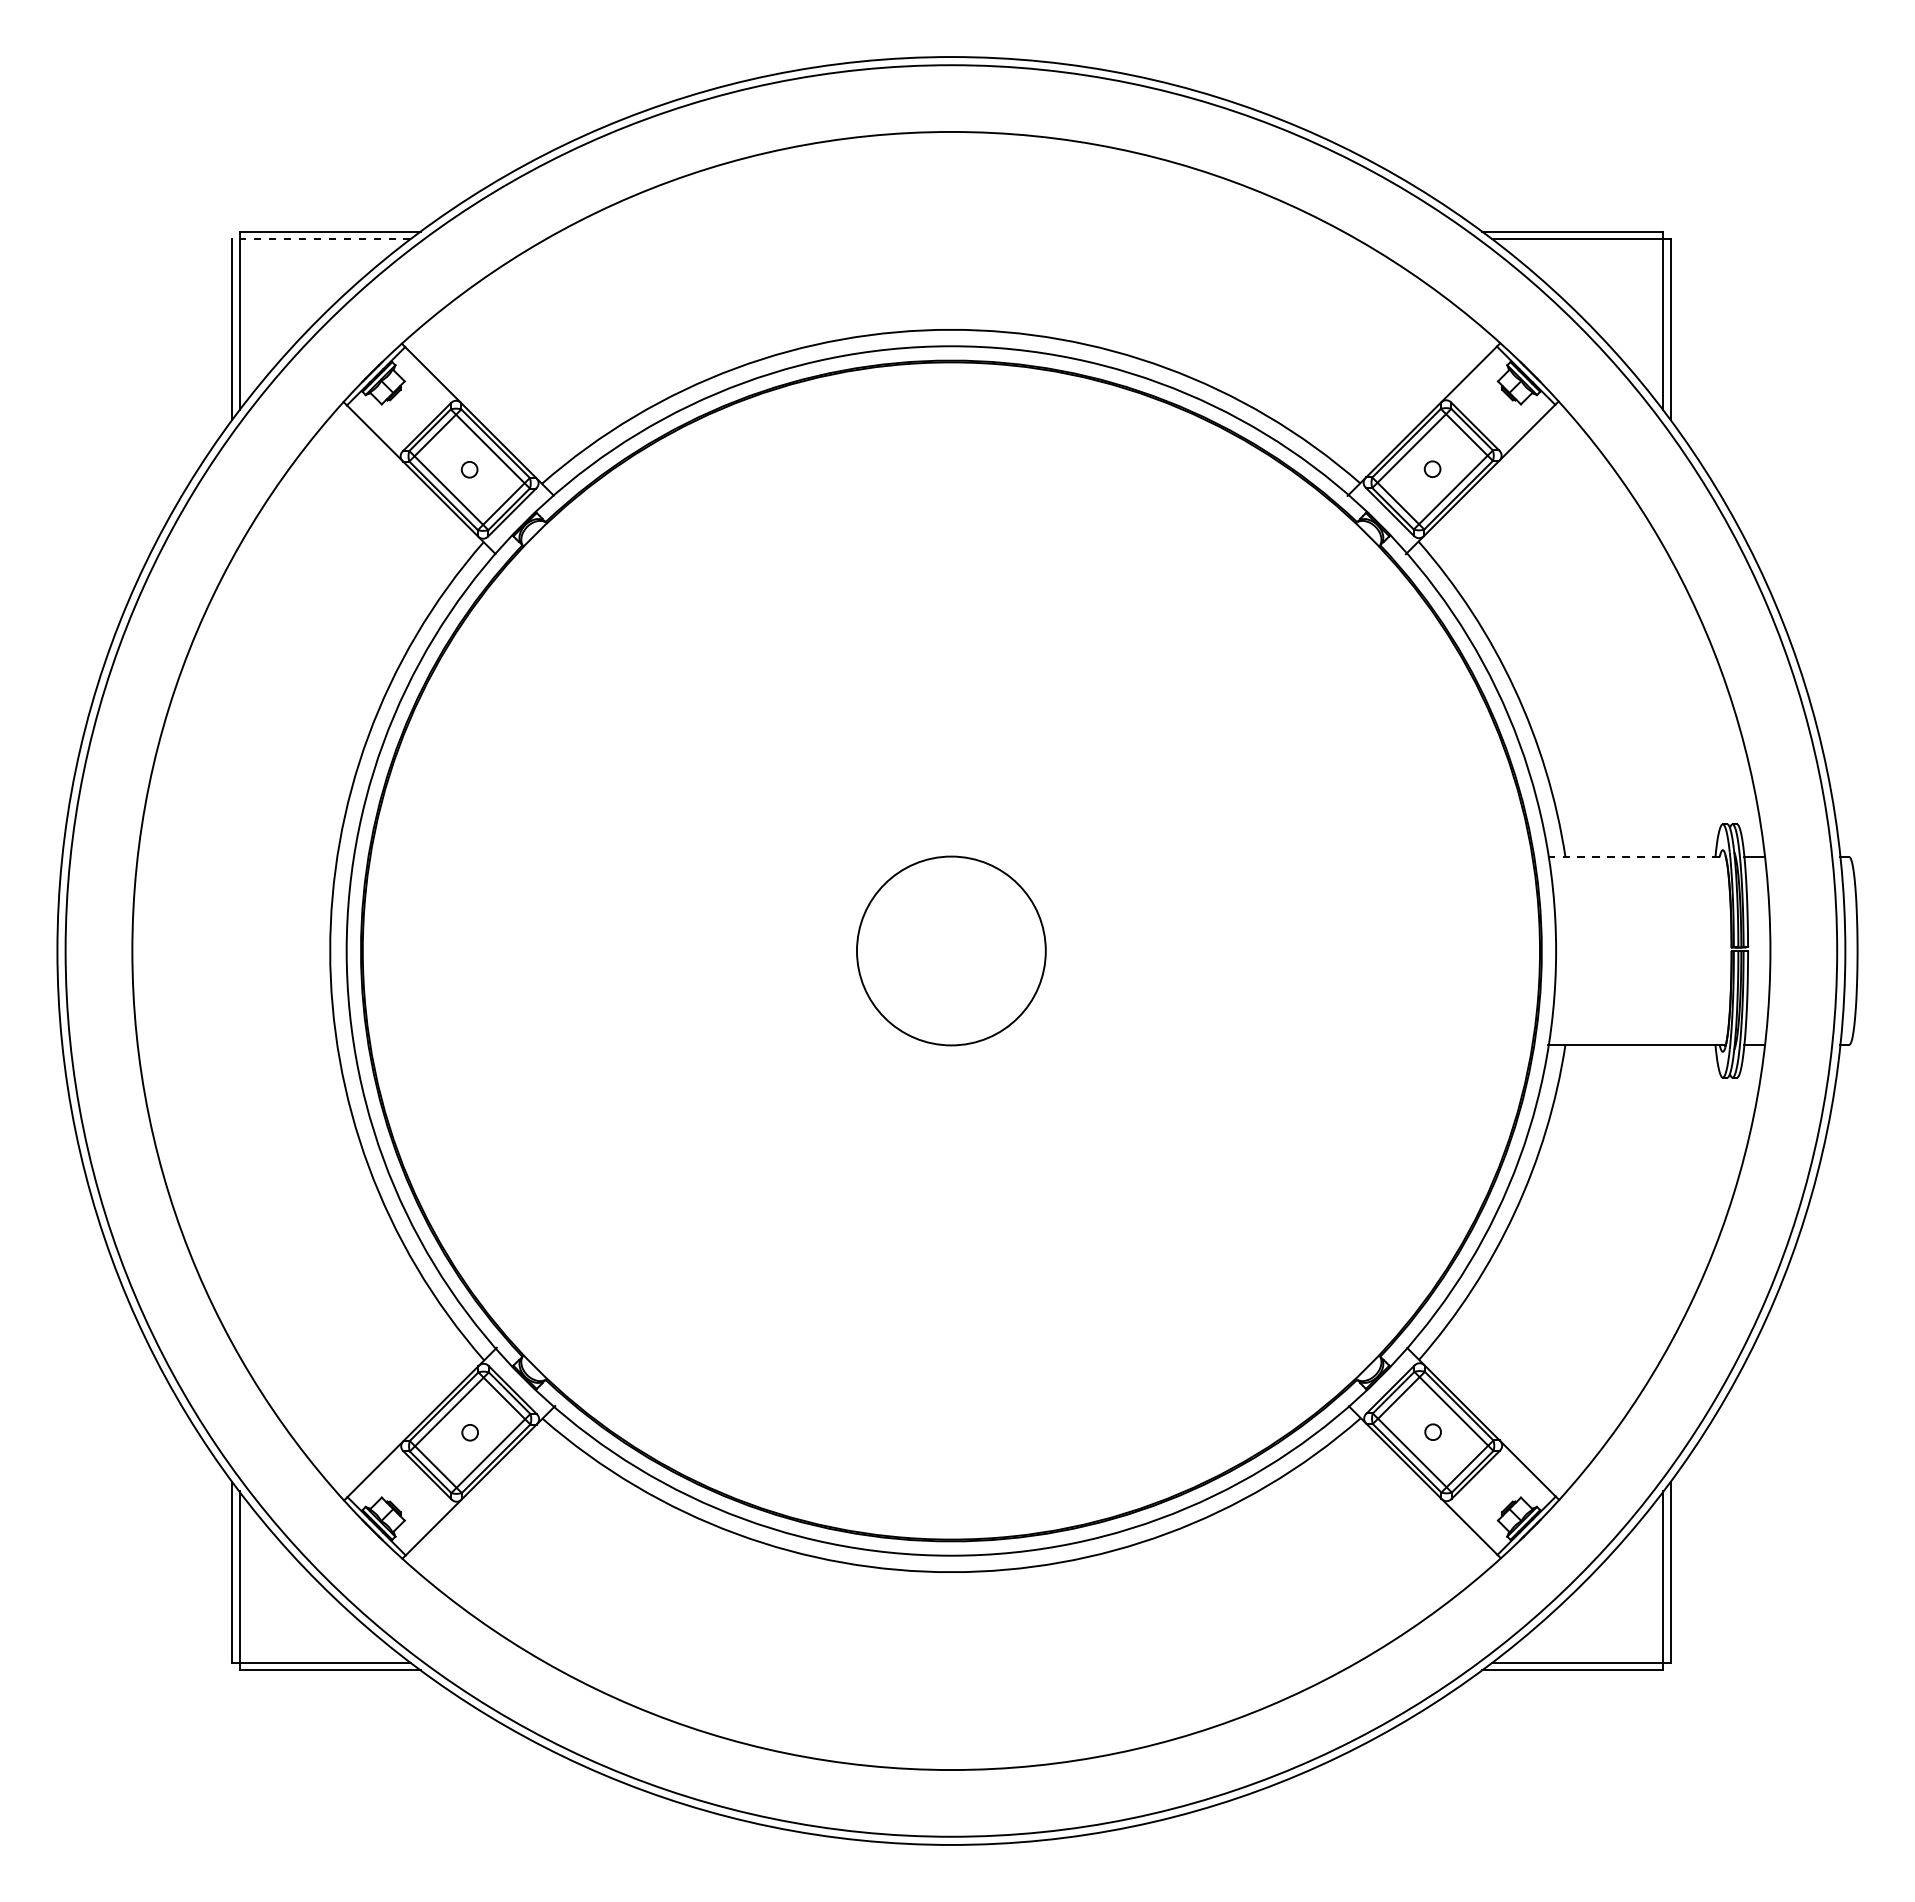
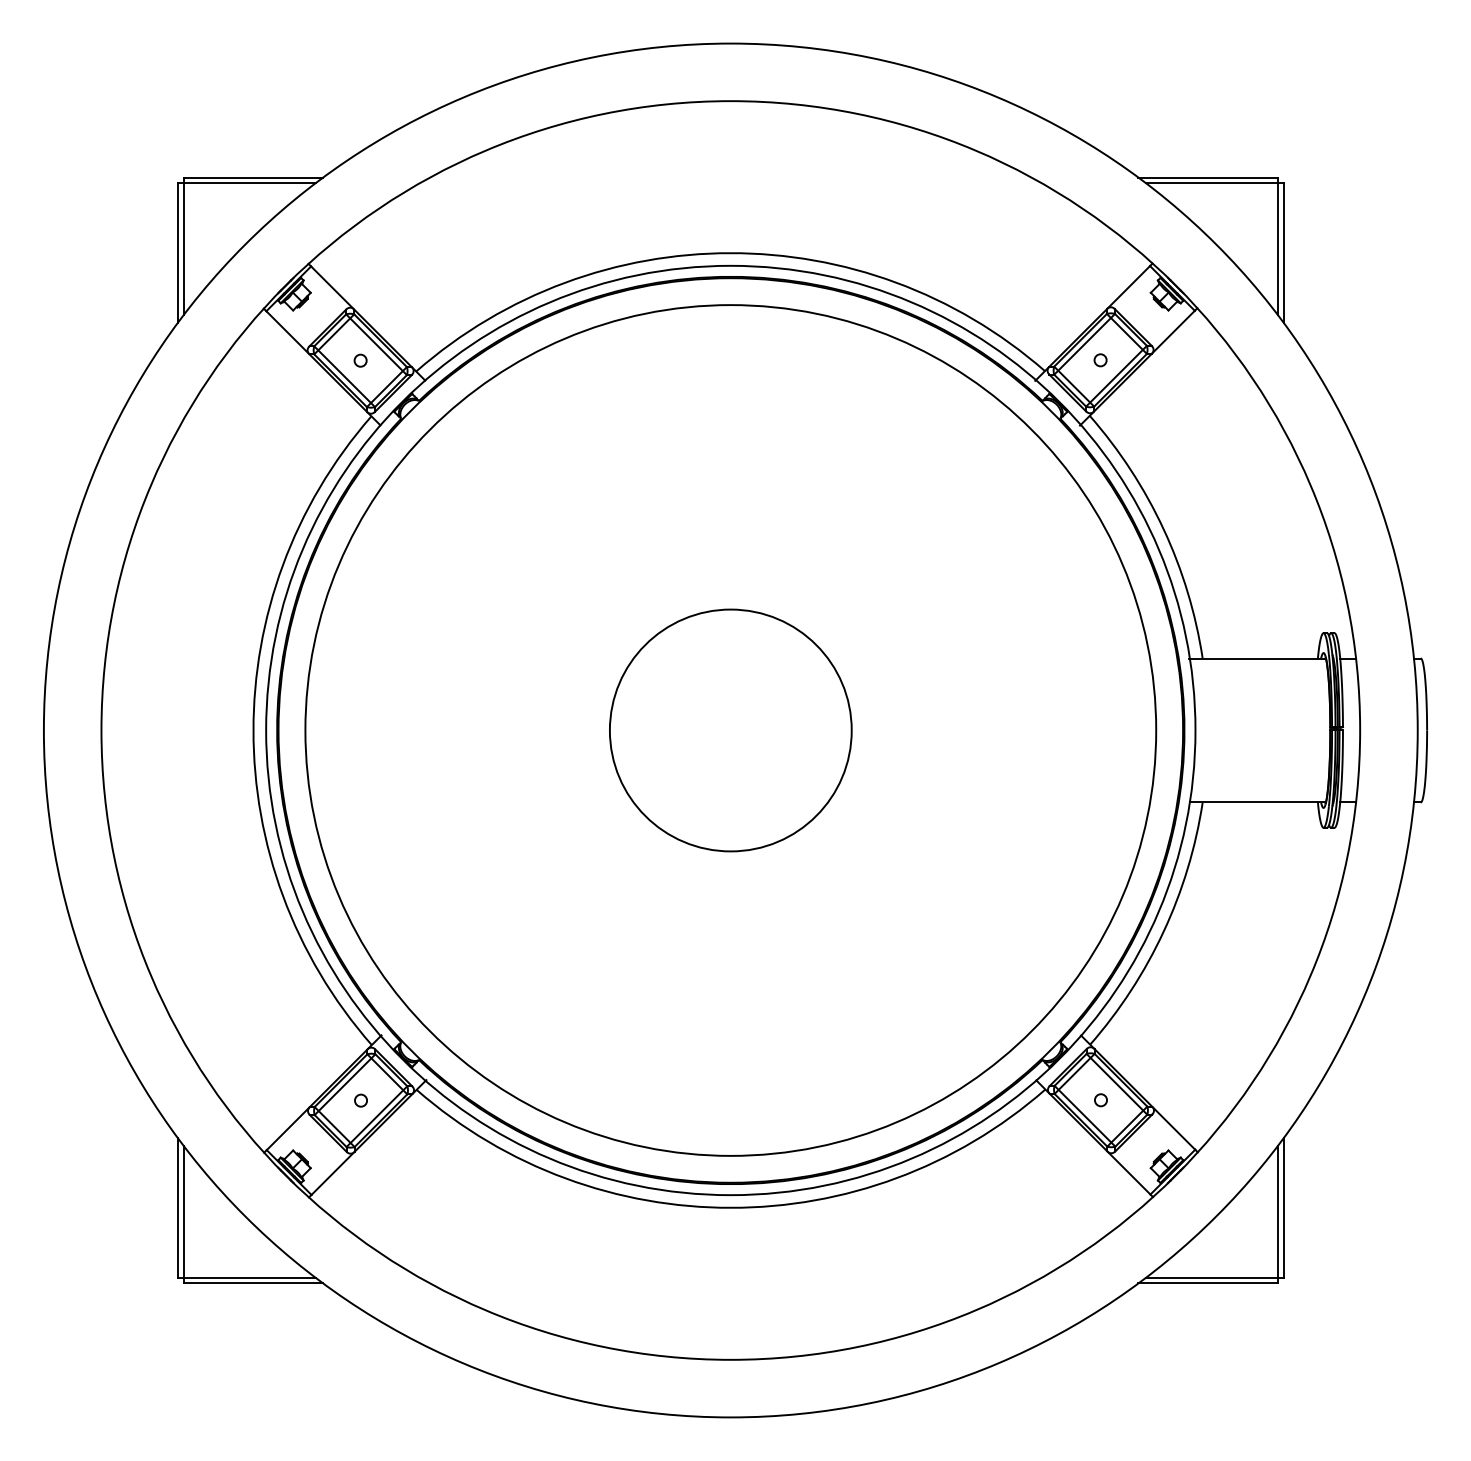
line: (321, 239) -> (246, 183), dashed -> solid
line: (1637, 857) -> (1258, 658), dashed -> solid
circle: (951, 950) -> (730, 730), size x0.62
circle: (951, 950) -> (730, 730), size x1.67

